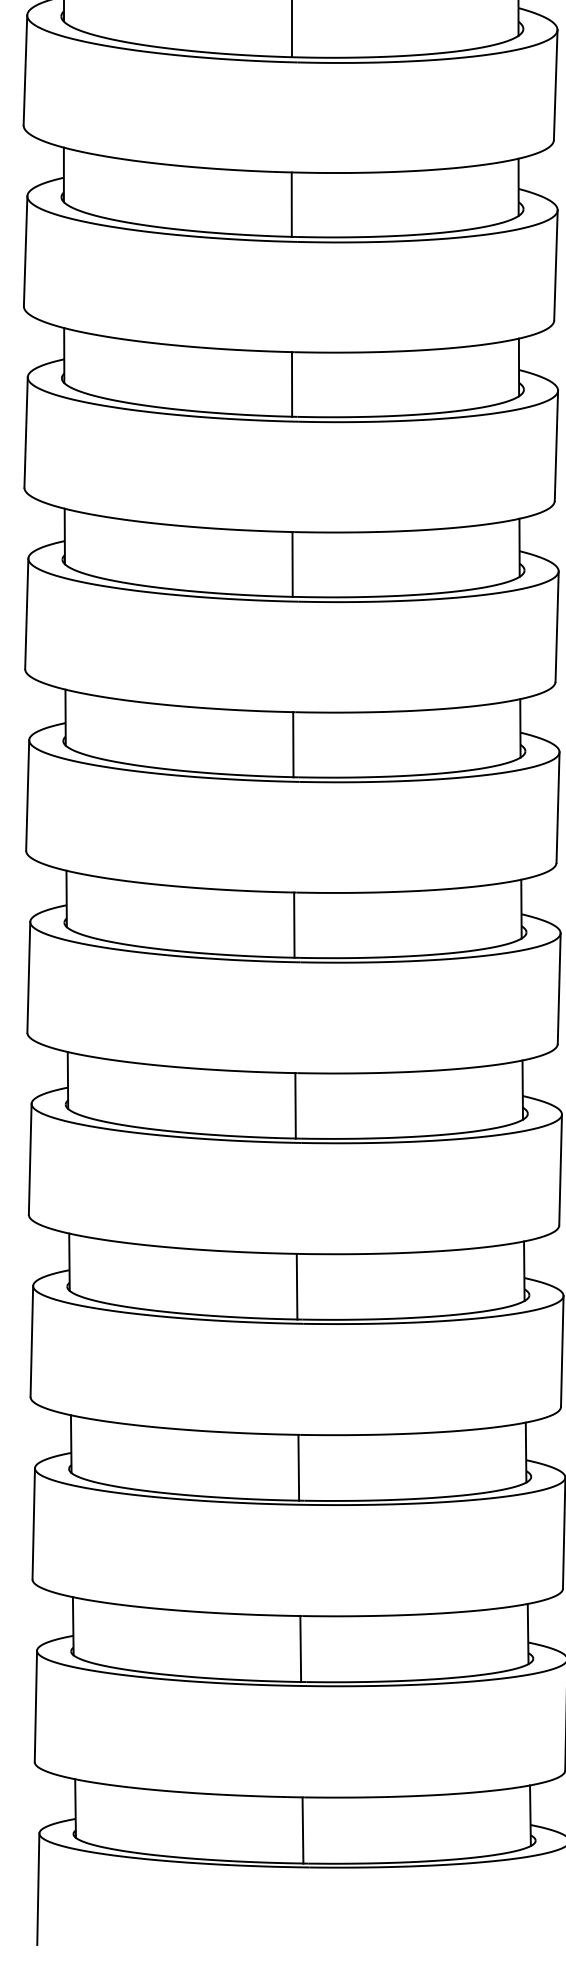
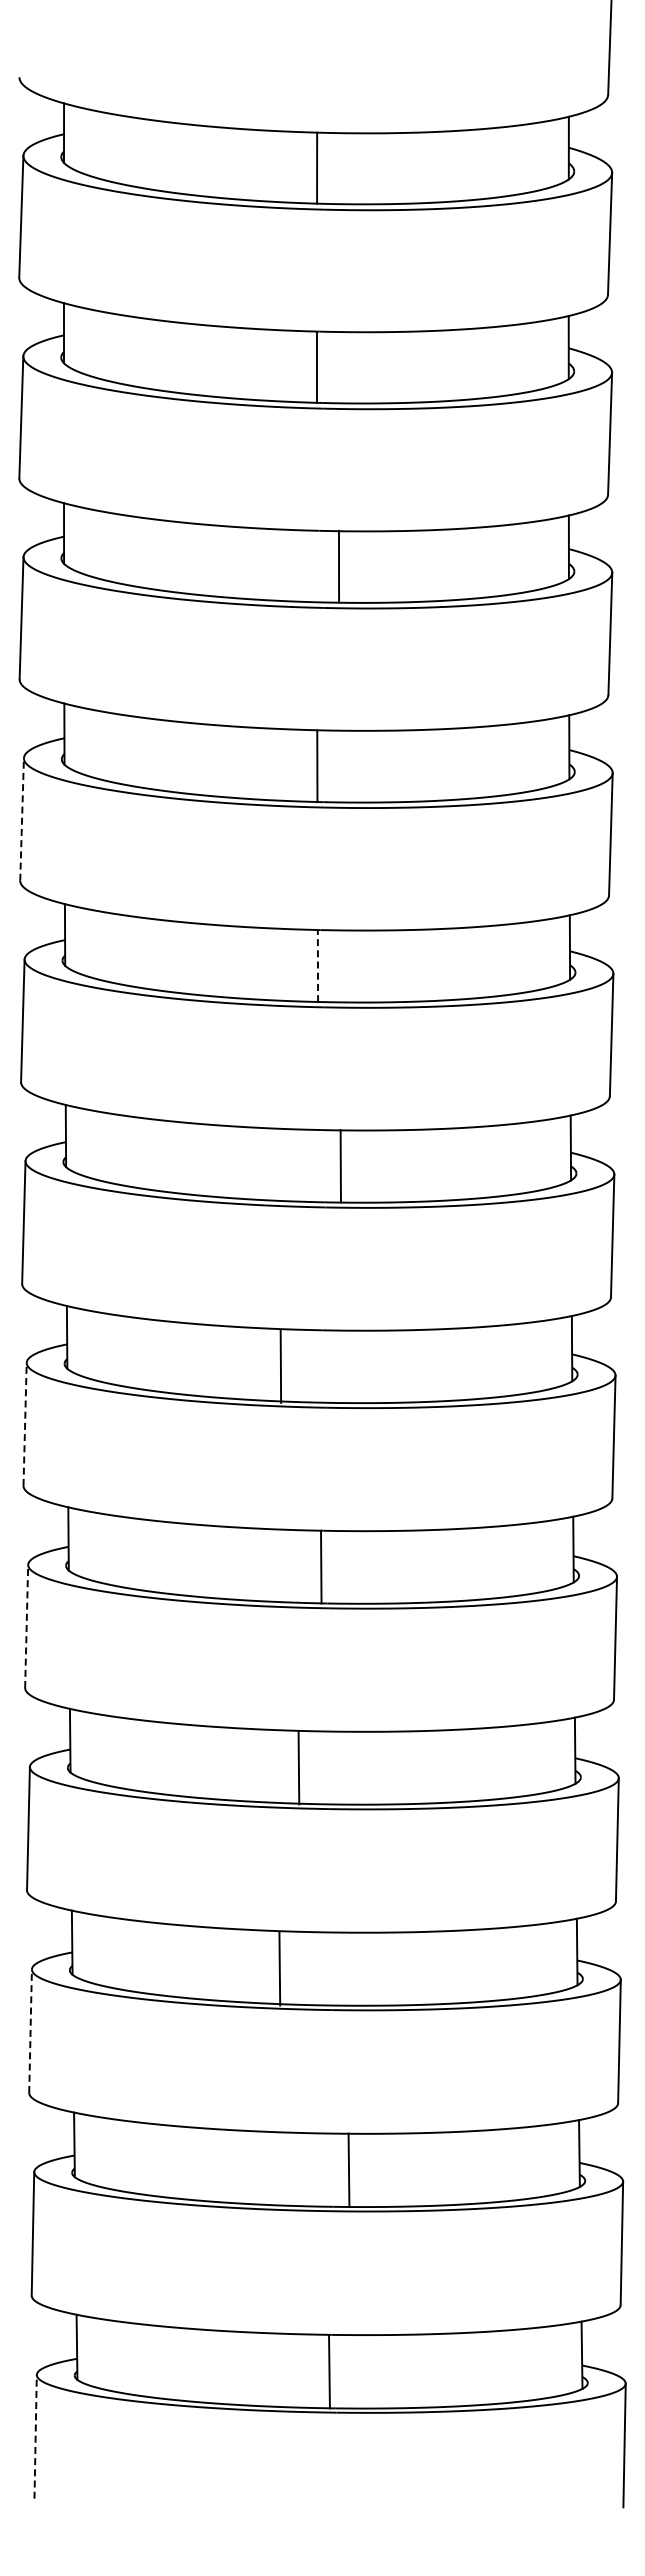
line: (291, 204) -> (338, 566), moved
line: (26, 432) -> (22, 819), solid -> dashed
line: (292, 563) -> (317, 965), solid -> dashed
line: (293, 745) -> (340, 1166), moved
line: (293, 925) -> (280, 1366), moved
line: (29, 977) -> (25, 1424), solid -> dashed
line: (30, 1159) -> (26, 1626), solid -> dashed
line: (296, 1286) -> (298, 1767), moved
line: (298, 1467) -> (279, 1968), moved
line: (33, 1524) -> (30, 2031), solid -> dashed
line: (300, 1648) -> (348, 2169), moved
line: (38, 1888) -> (35, 2436), solid -> dashed

